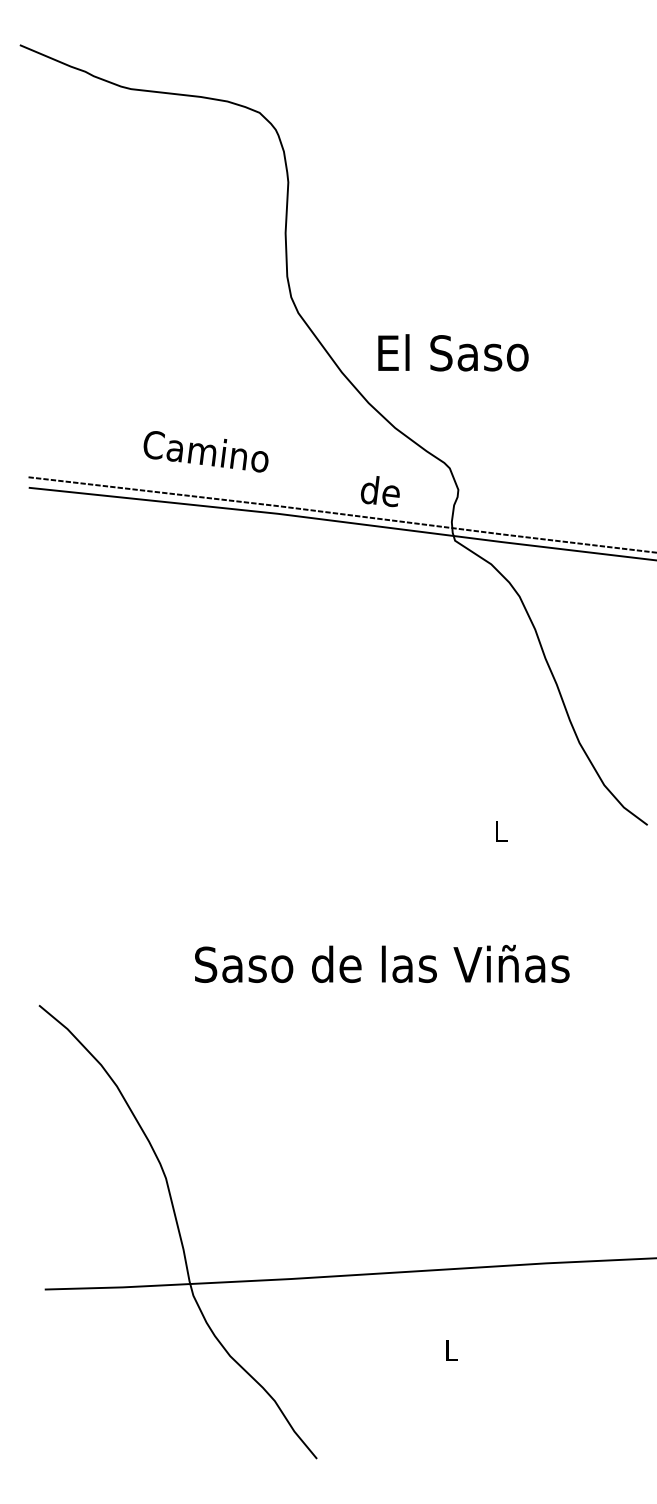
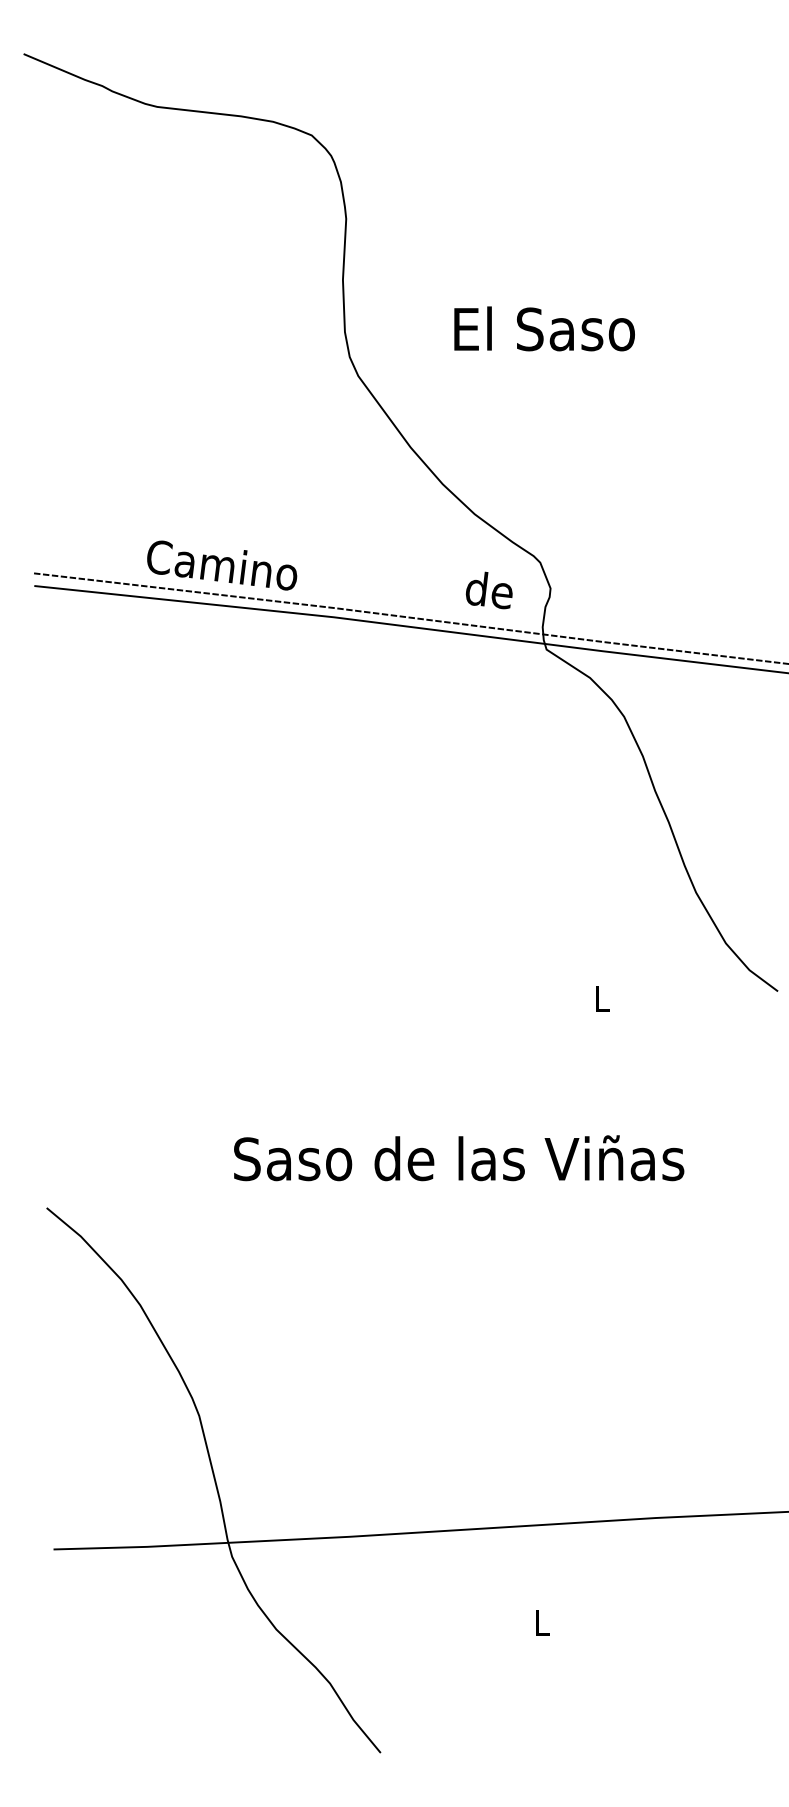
text: (453, 352) -> (544, 328), moved
text: (205, 451) -> (221, 565), moved
text: (380, 491) -> (489, 590), moved

